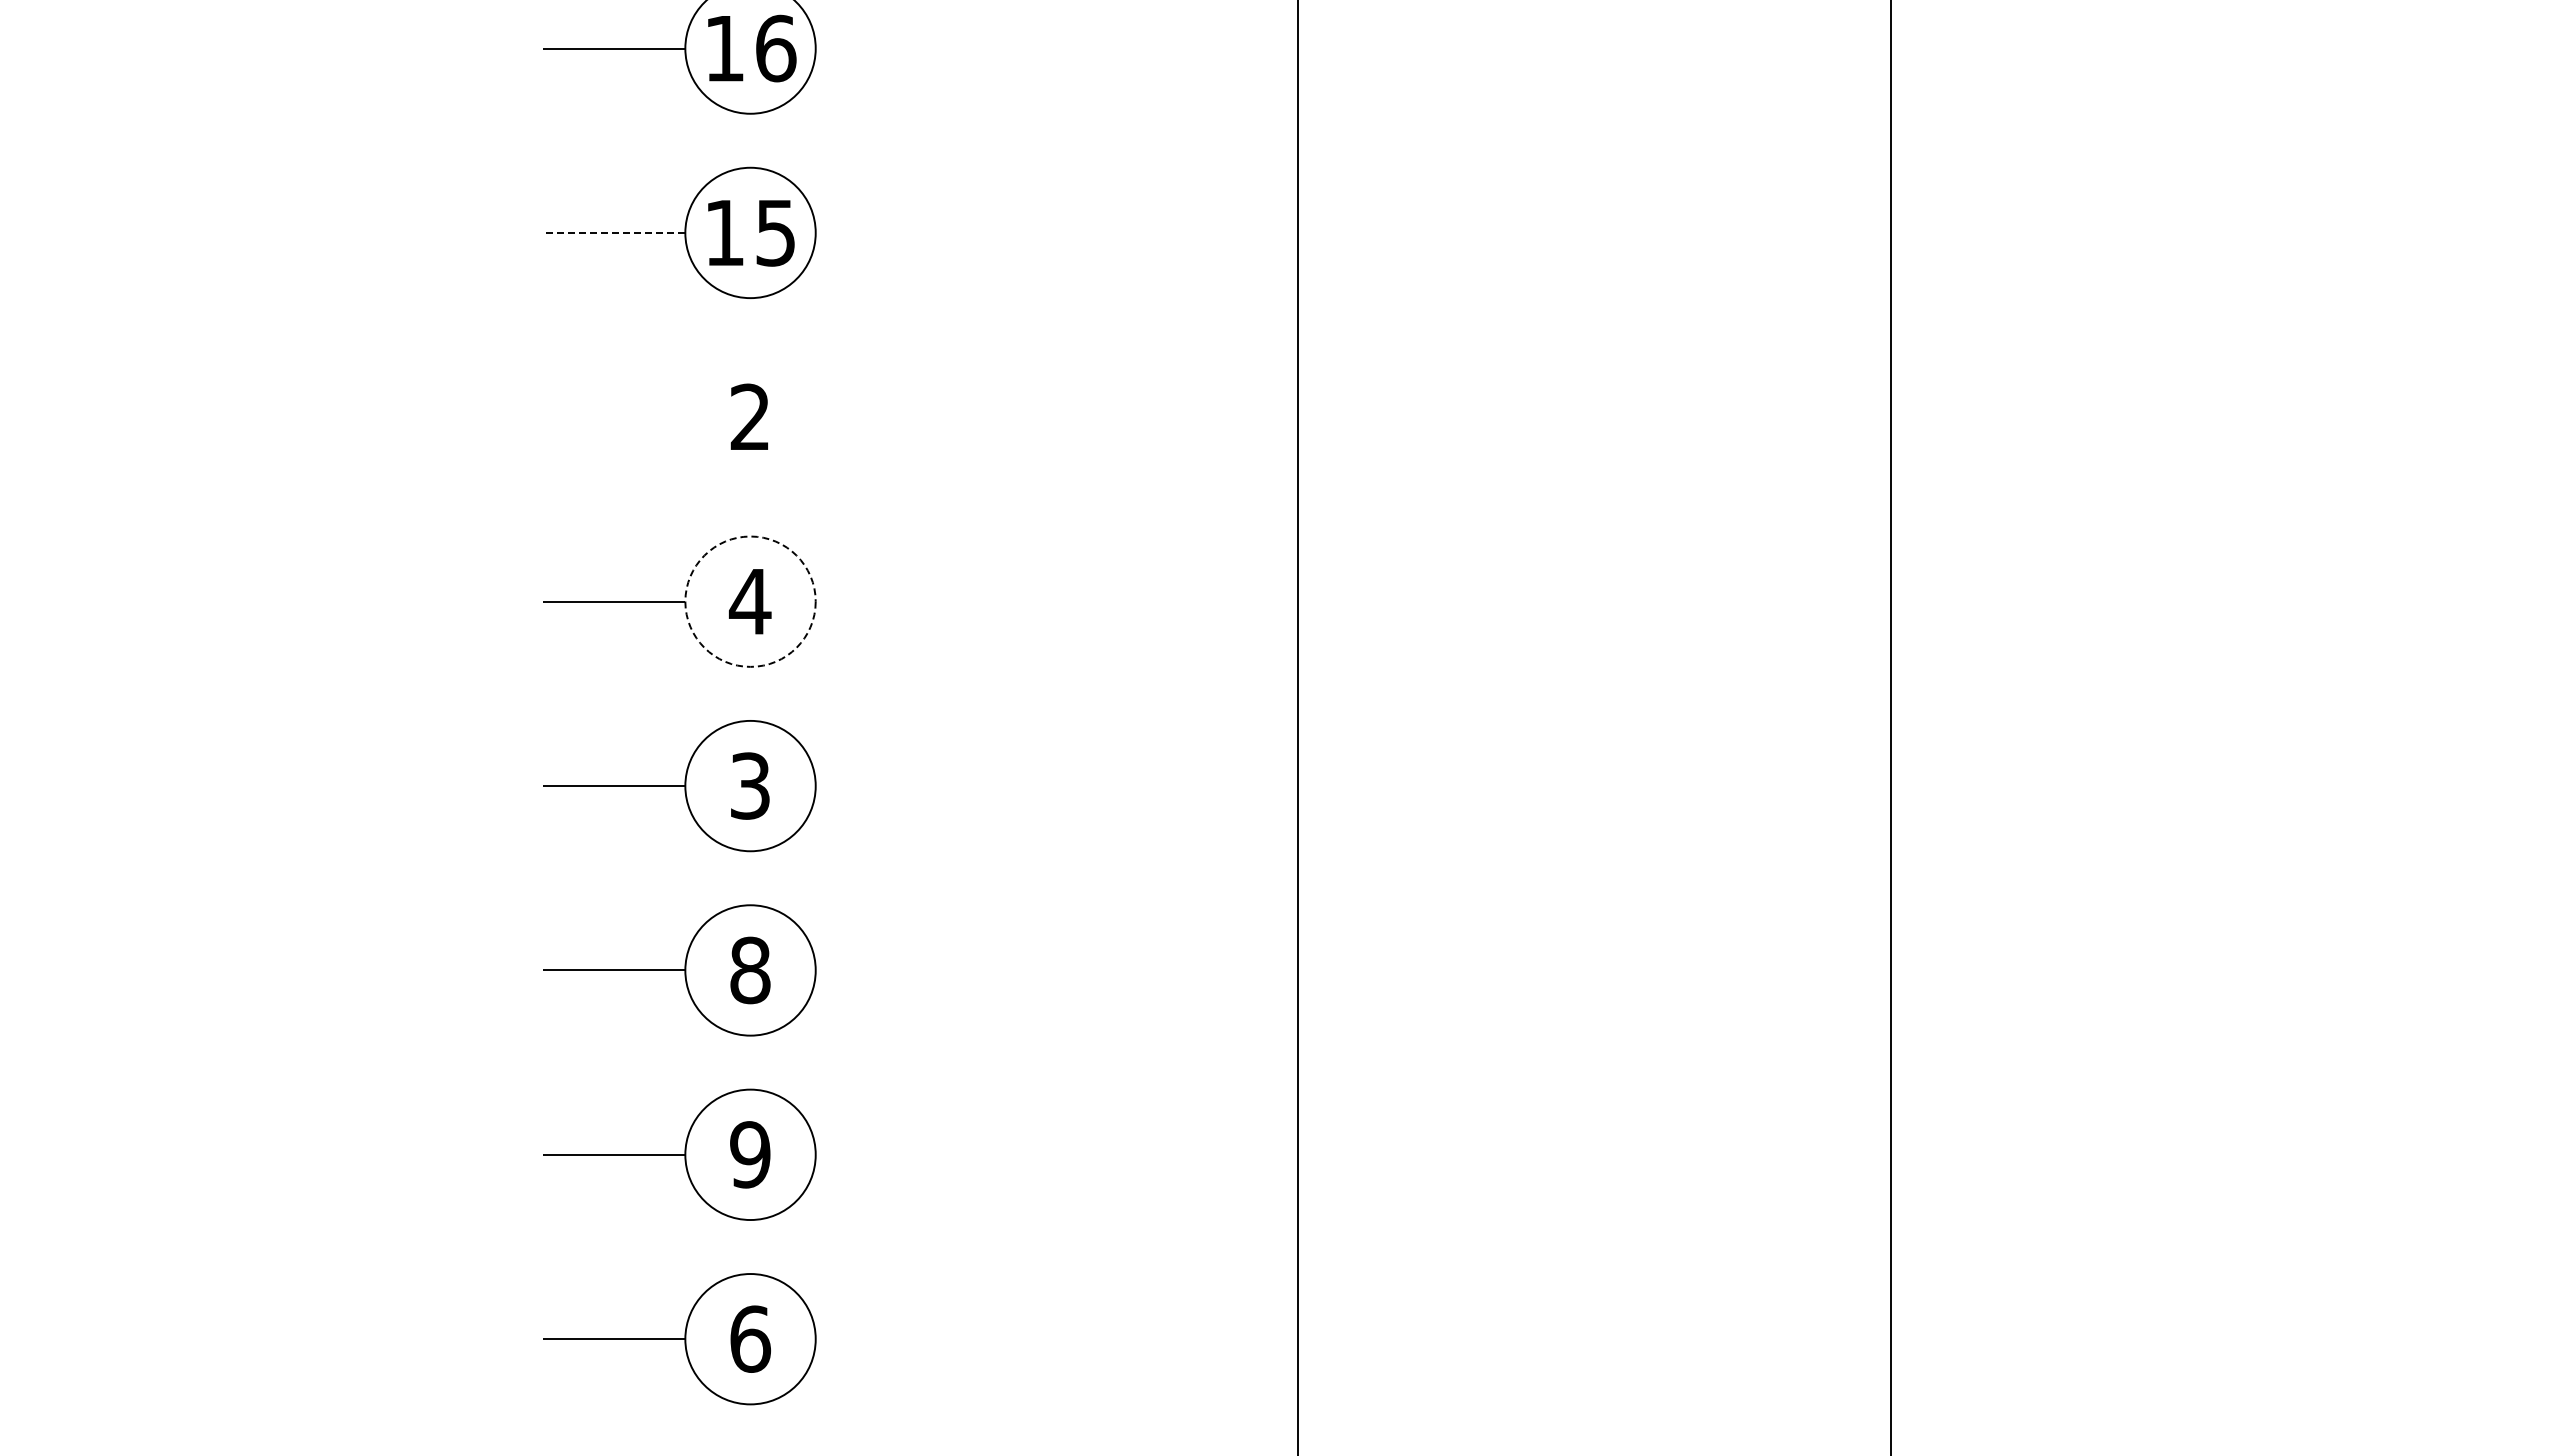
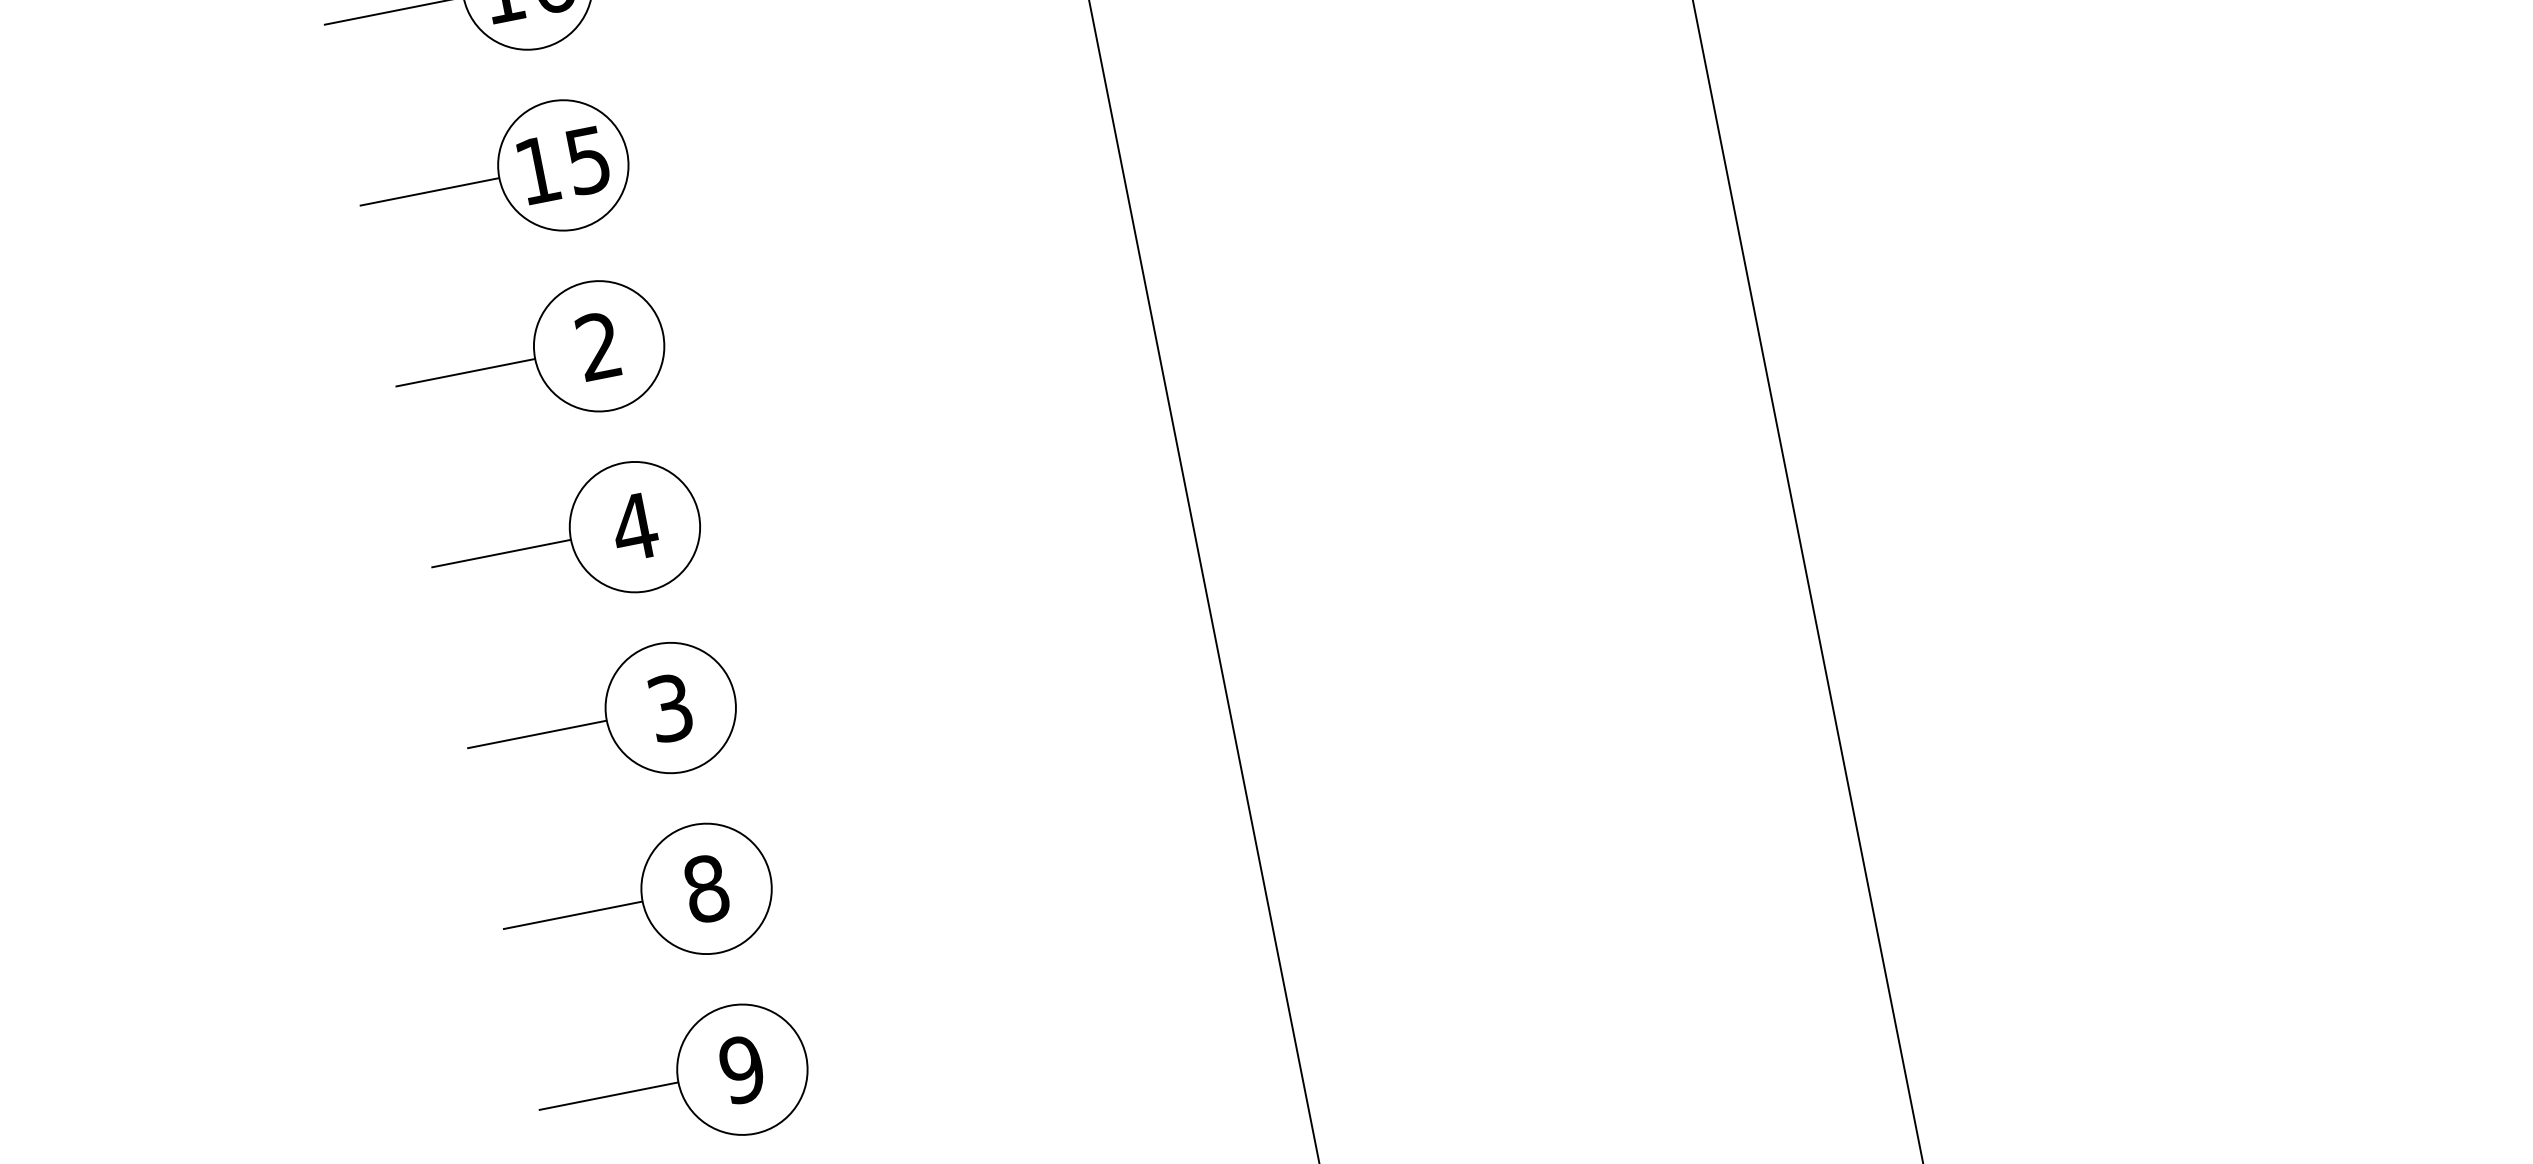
line: (613, 232) -> (428, 191), dashed -> solid
part: (679, 417) -> (529, 360), added
circle: (750, 601) -> (634, 526), dashed -> solid

